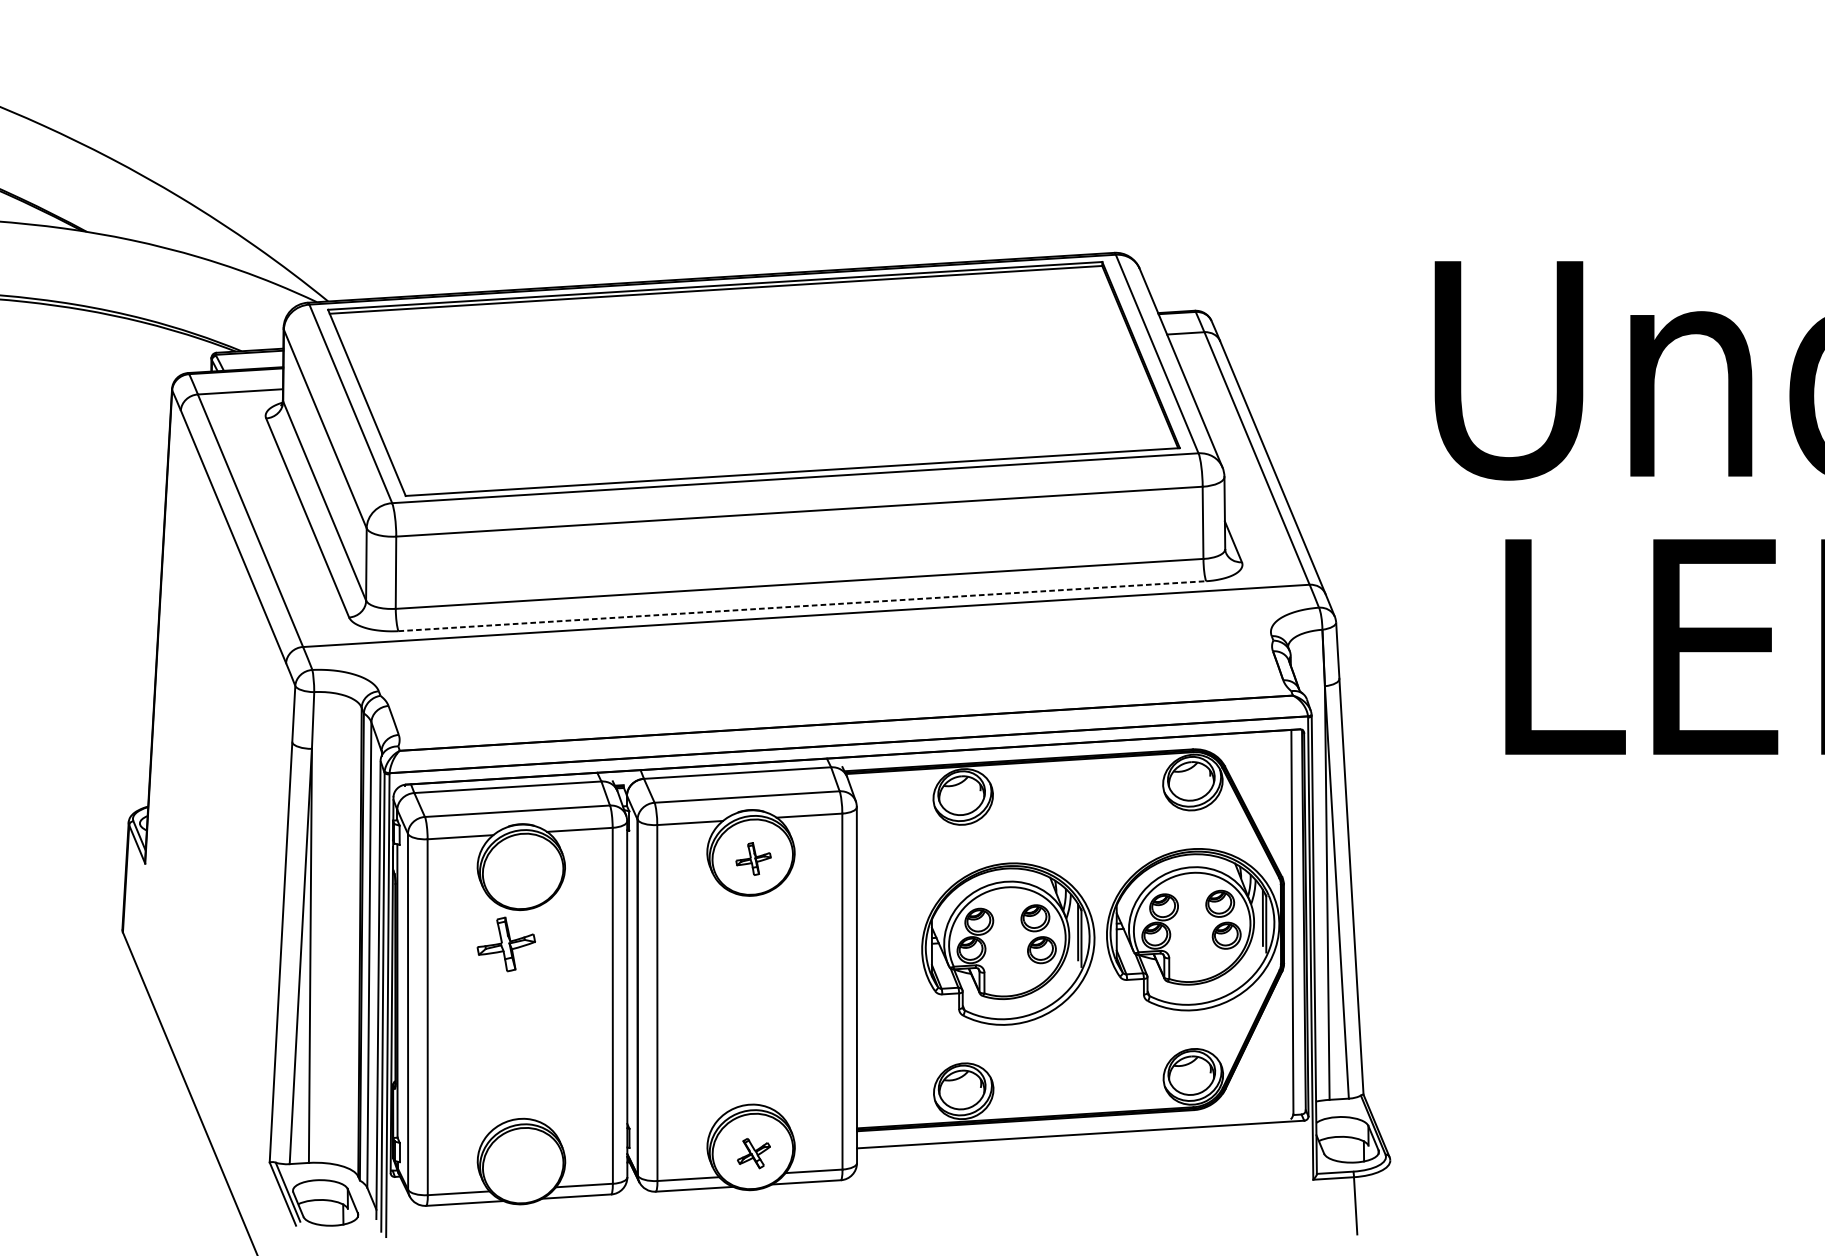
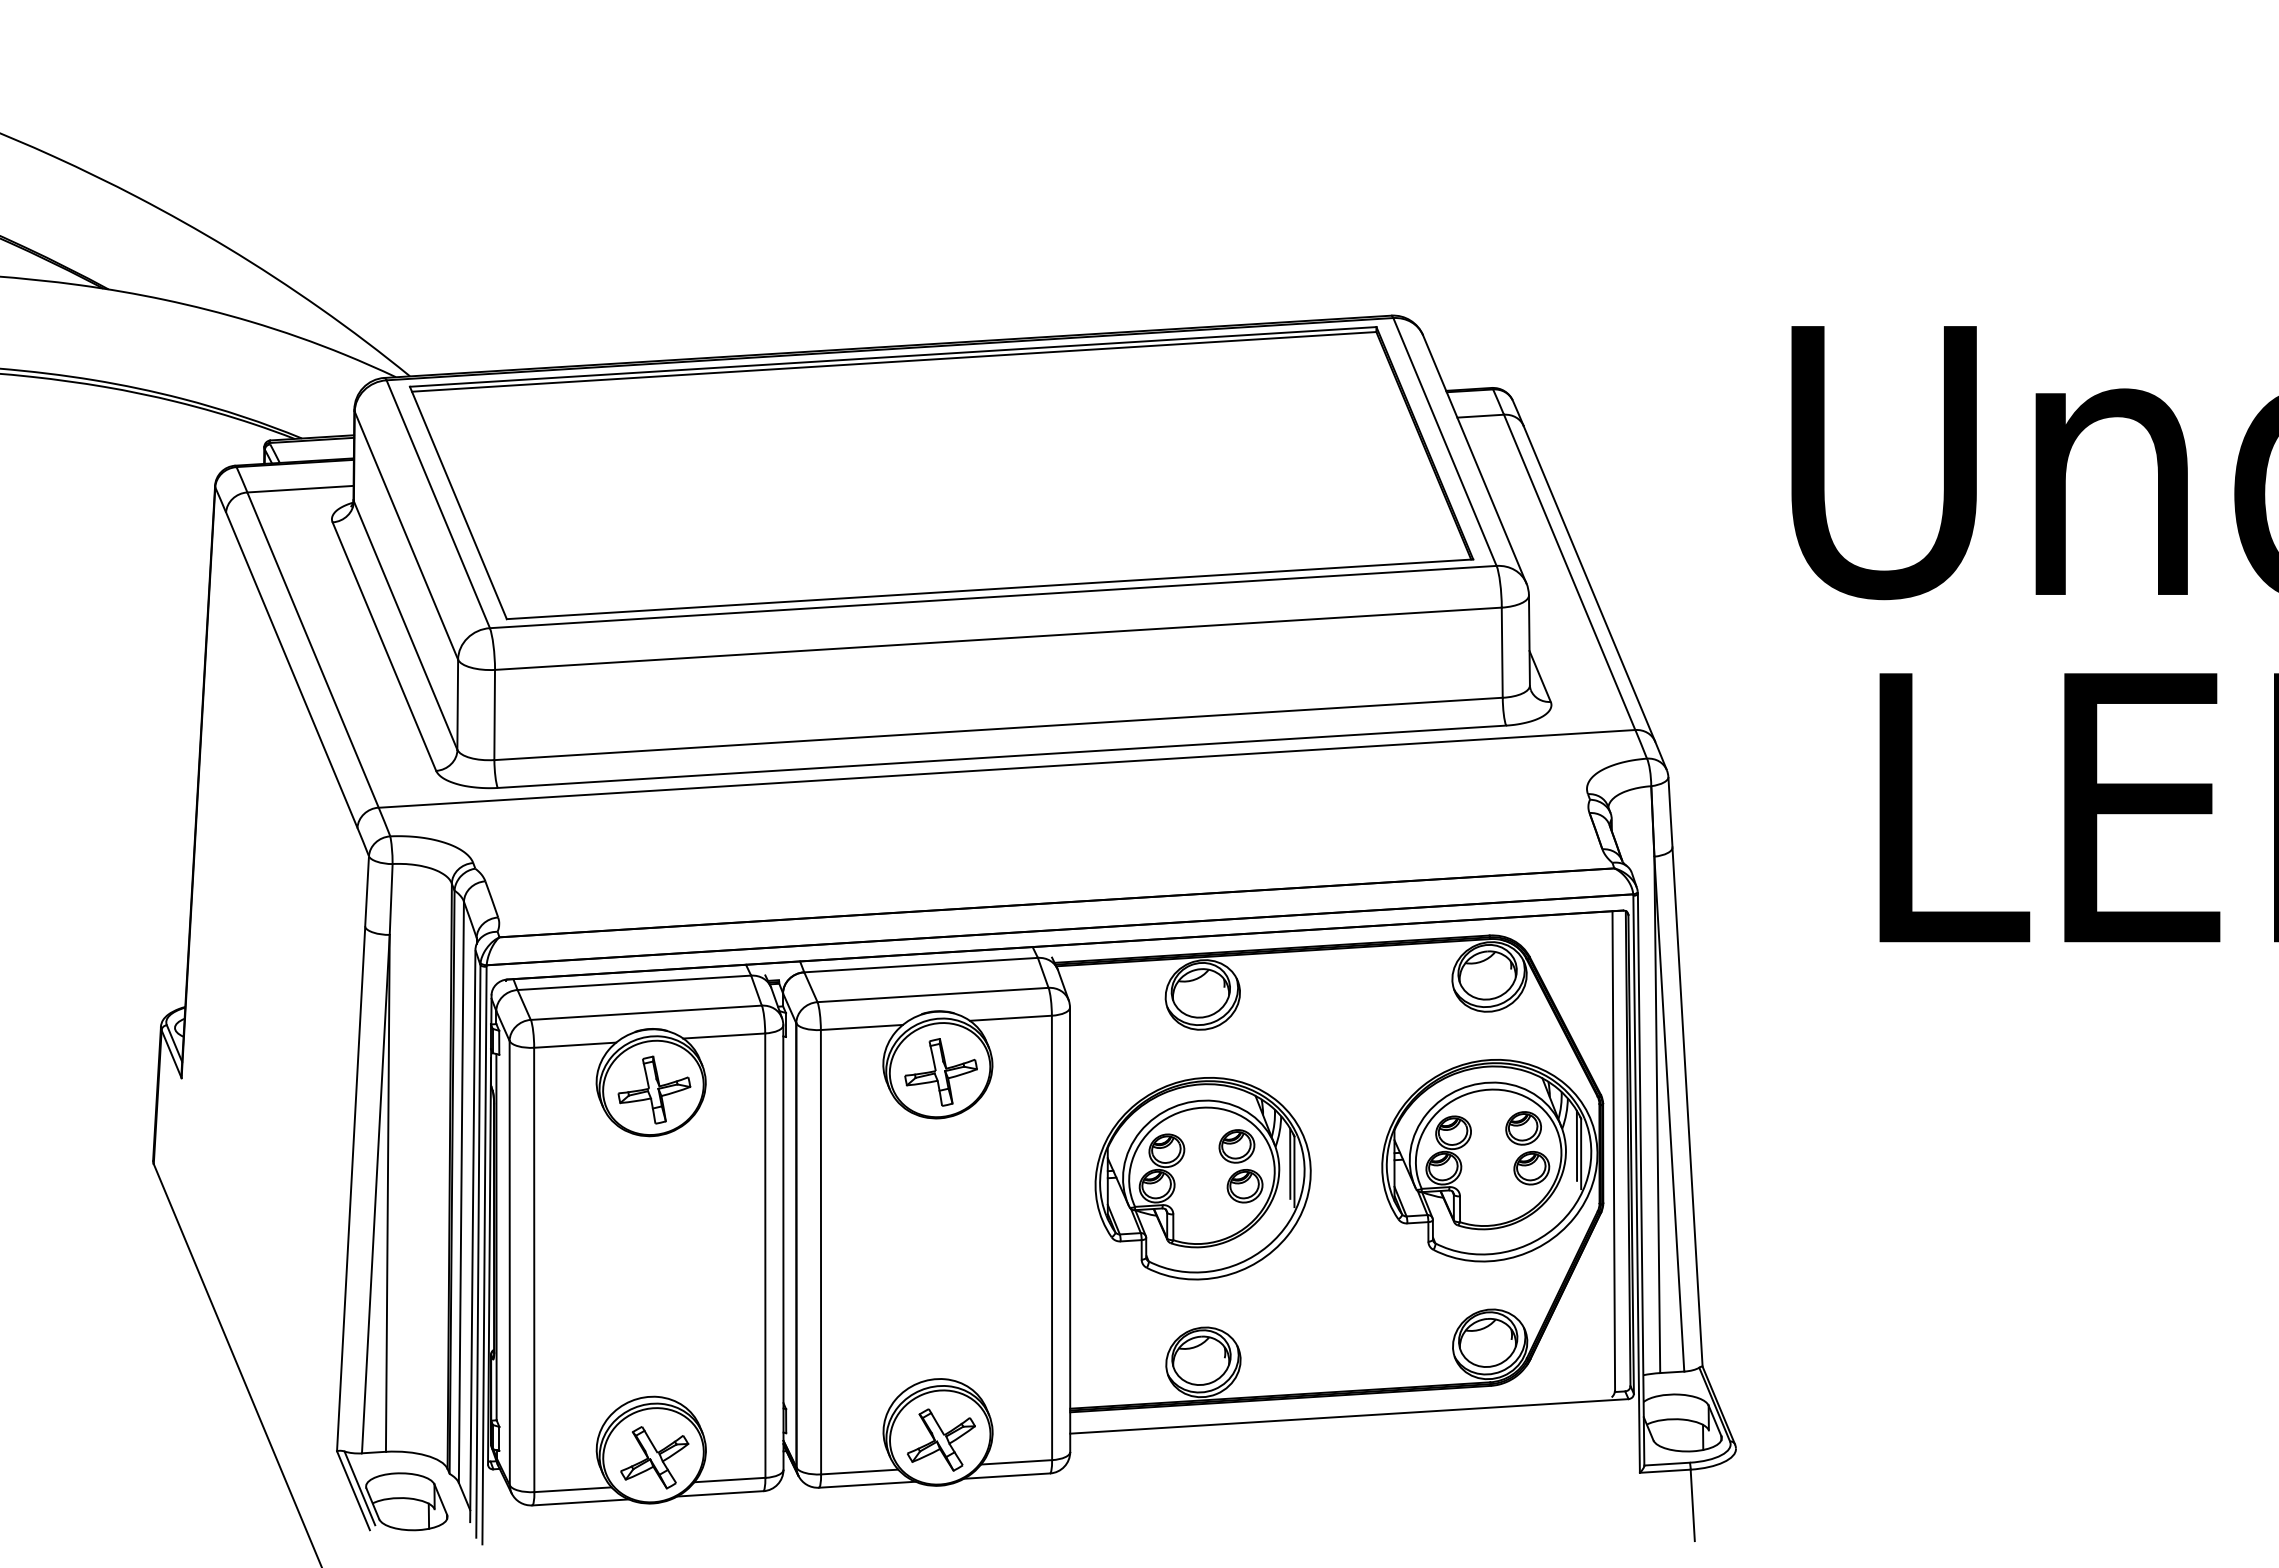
line: (802, 605) -> (1002, 756), dashed -> solid
part: (753, 859) -> (940, 1072), size x1.67
part: (506, 943) -> (654, 1089), moved
part: (1007, 943) -> (1202, 1178), moved
part: (753, 1153) -> (941, 1439), size x1.67
part: (524, 1167) -> (654, 1457), added

